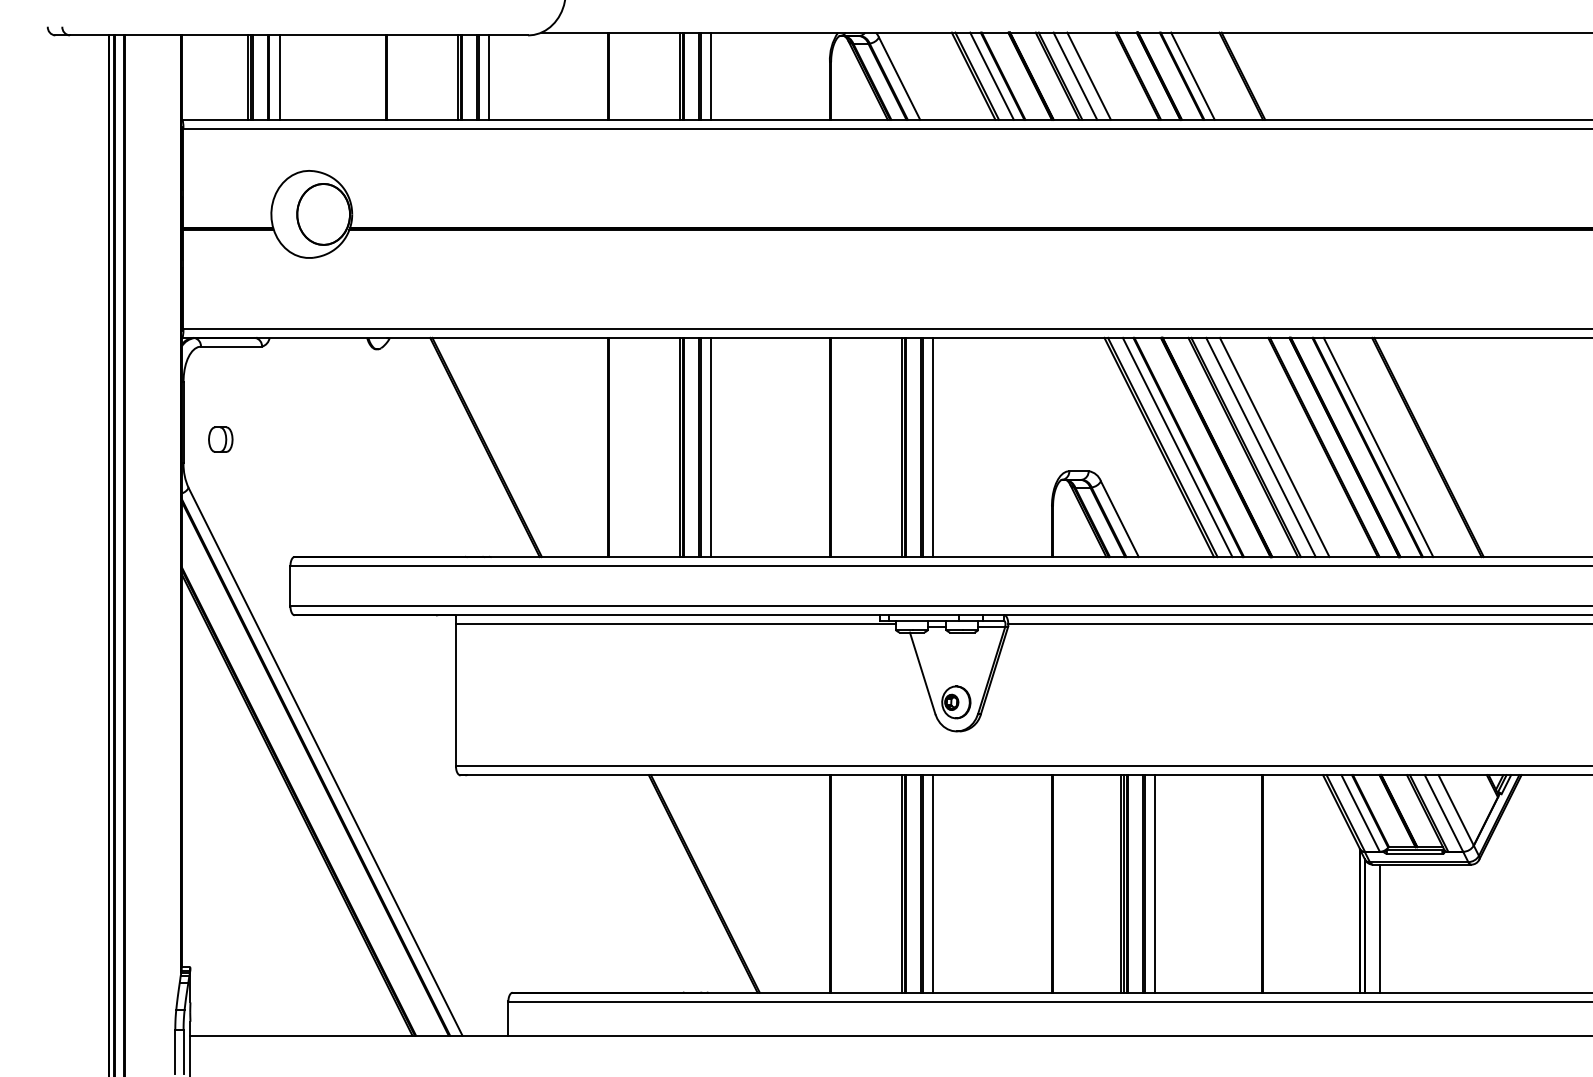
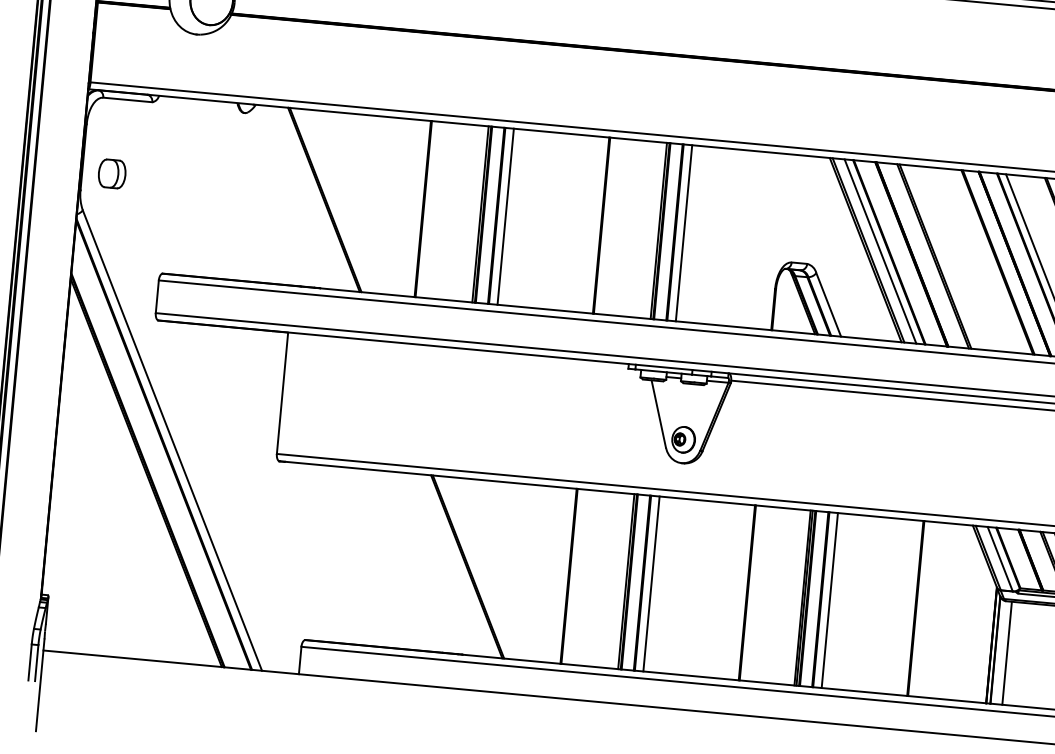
part: (220, 439) -> (112, 173), size x1.4
line: (1260, 447) -> (947, 257), removed
line: (1274, 447) -> (958, 258), removed
line: (675, 623) -> (463, 355), removed

